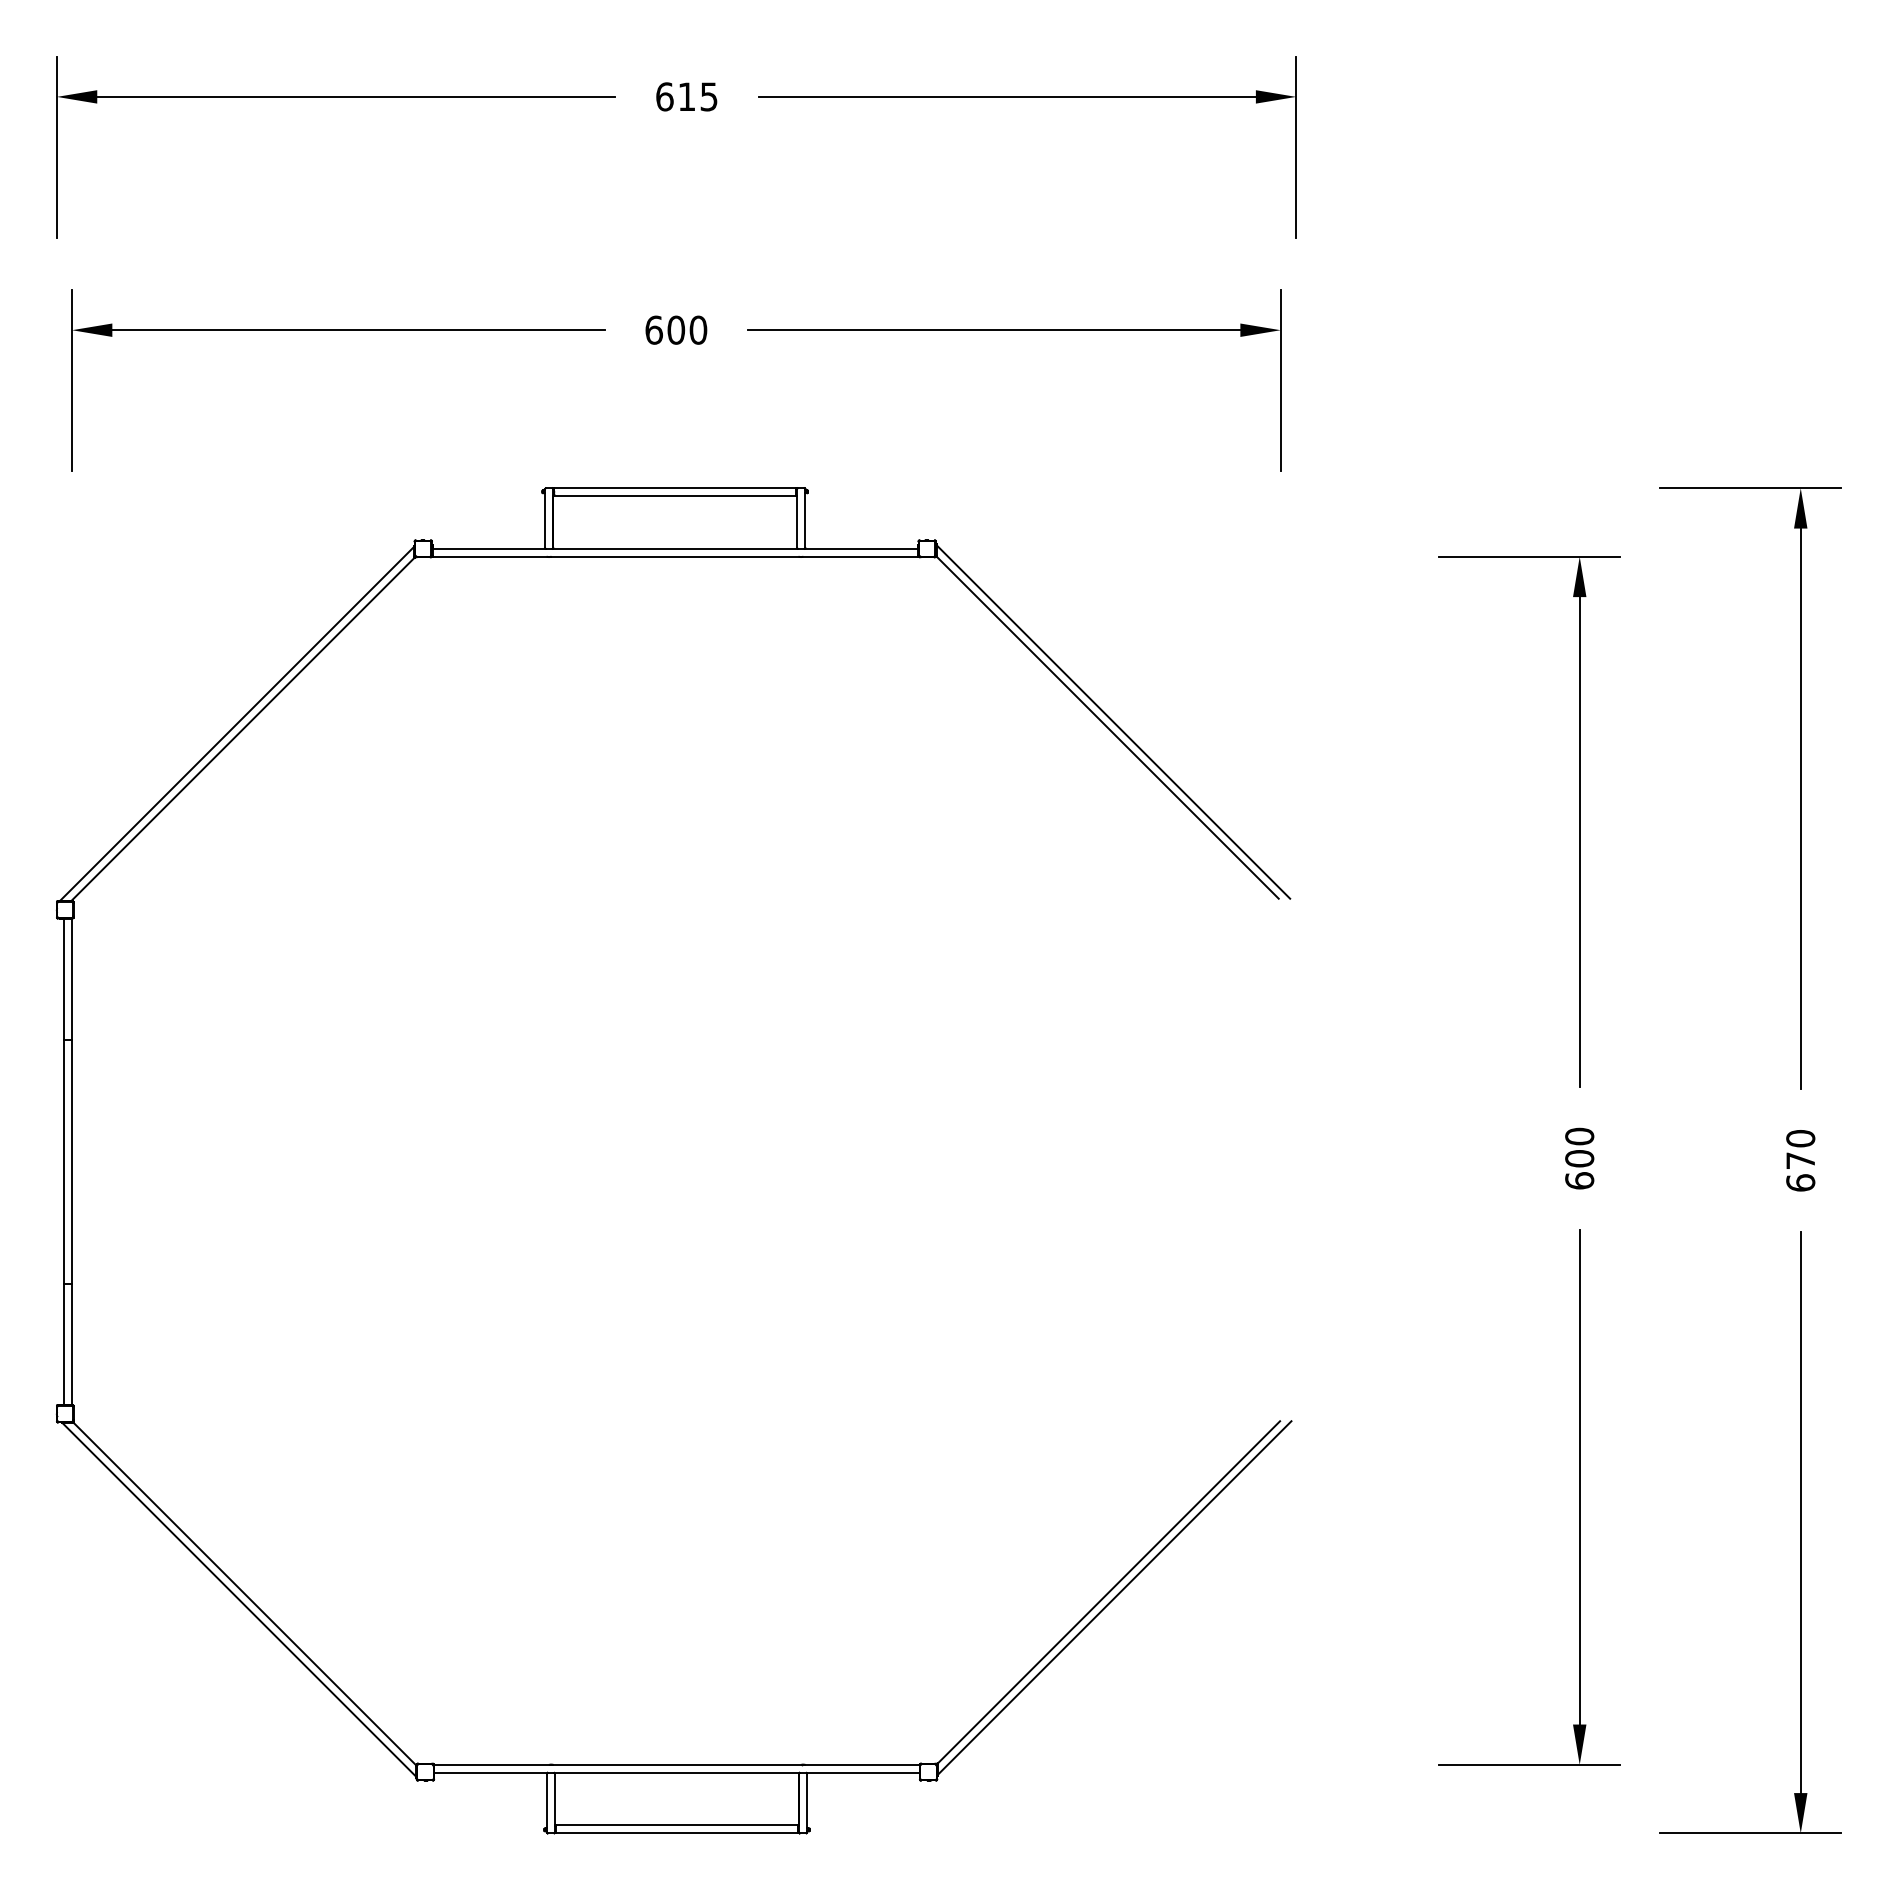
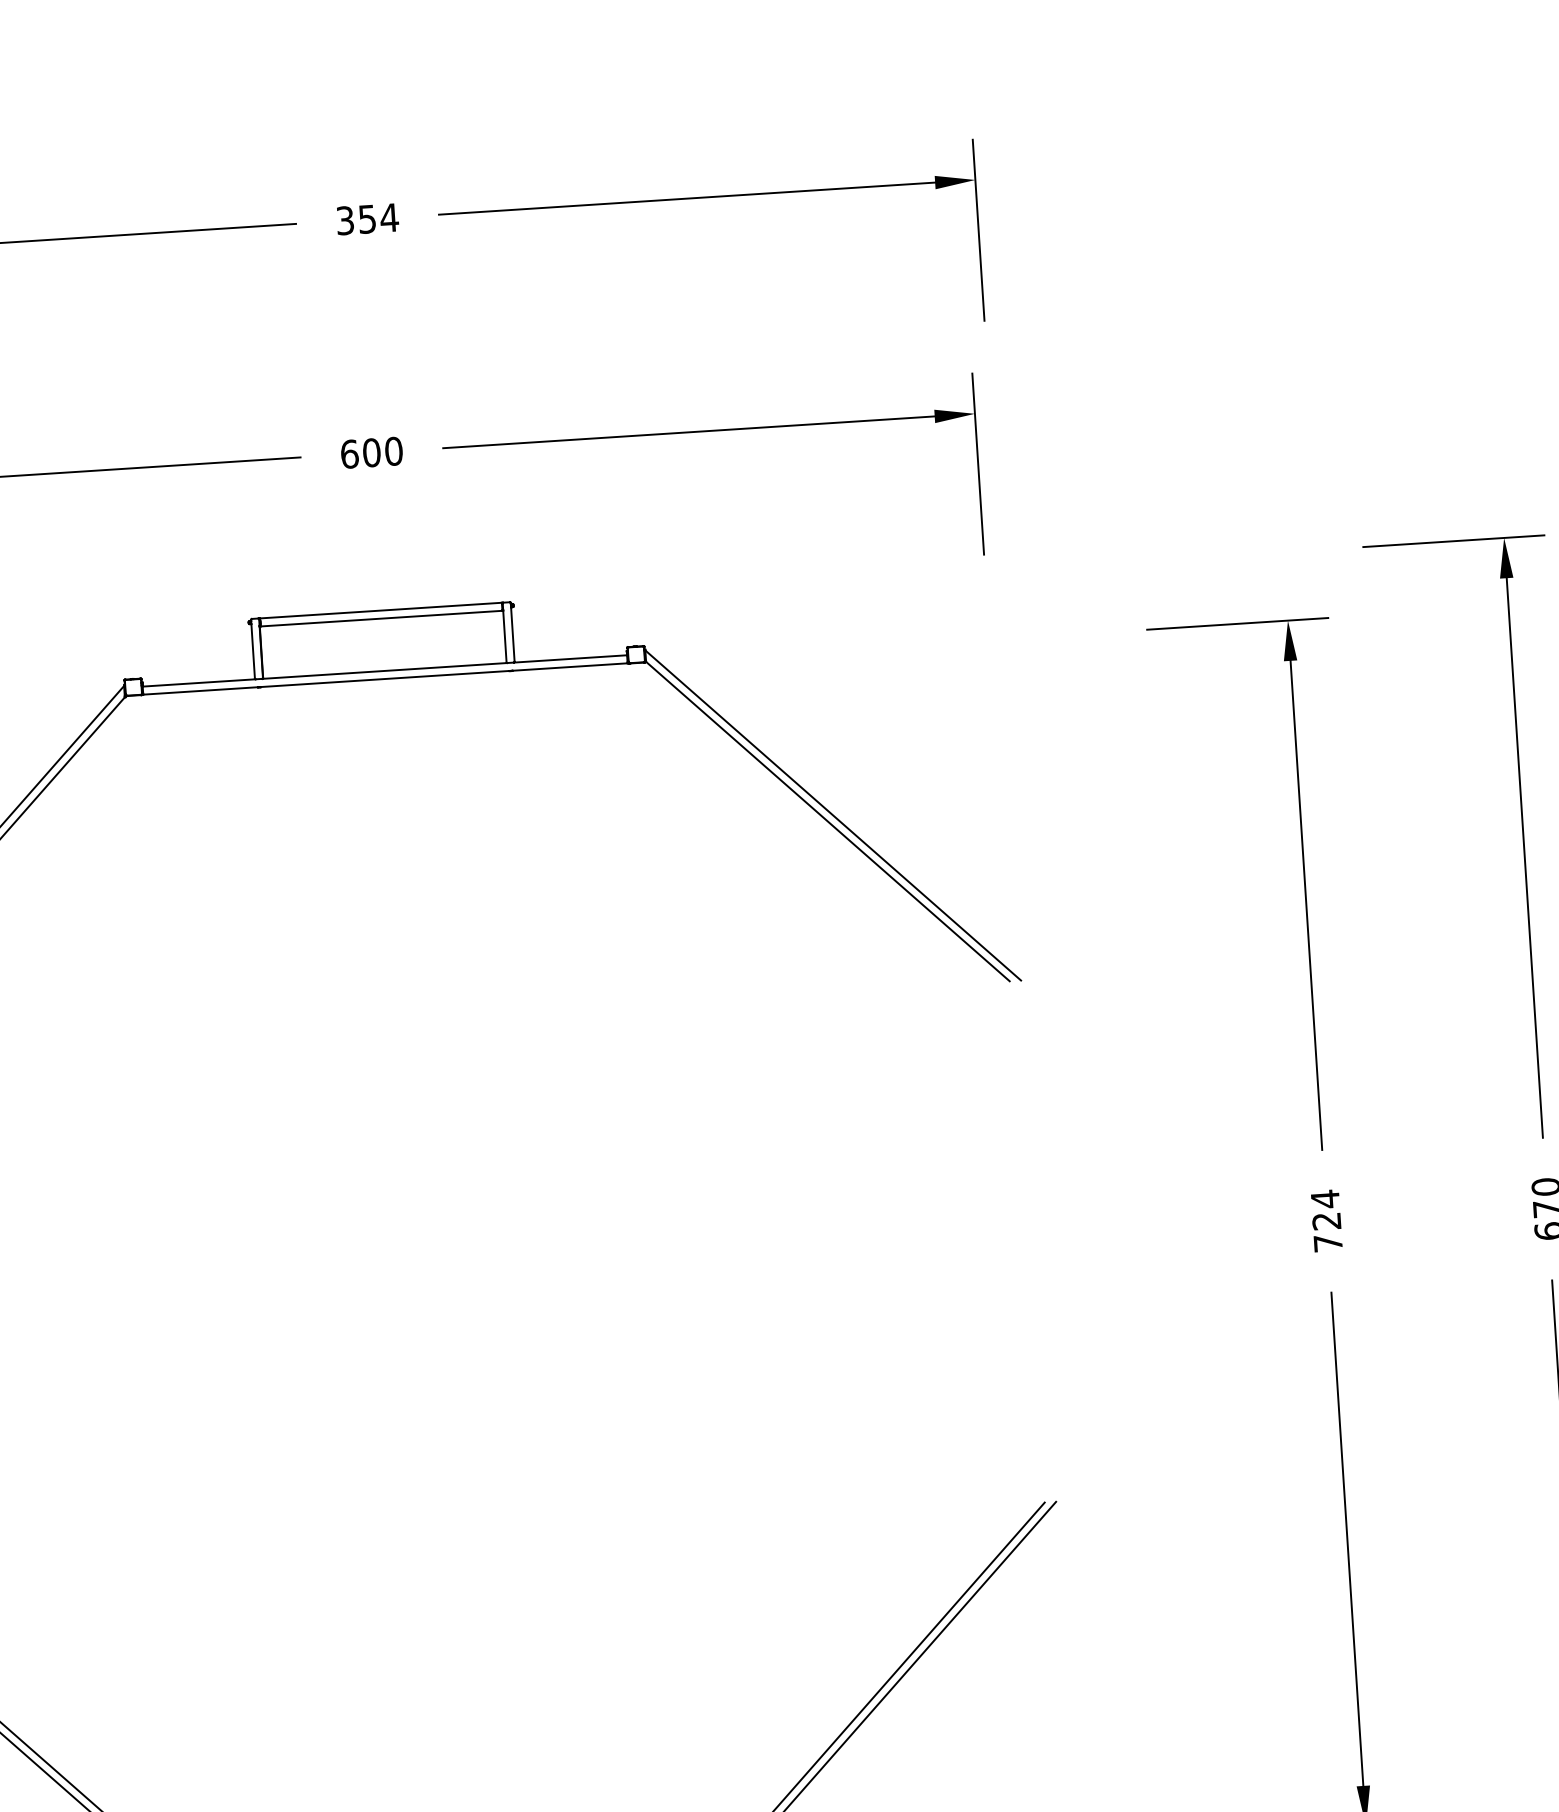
text: (687, 96) -> (367, 218), 615 -> 354
text: (1579, 1158) -> (1326, 1221), 600 -> 724

